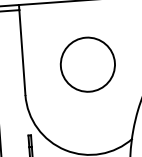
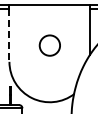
line: (22, 53) -> (9, 35), solid -> dashed
circle: (87, 64) -> (49, 45), size x0.6

